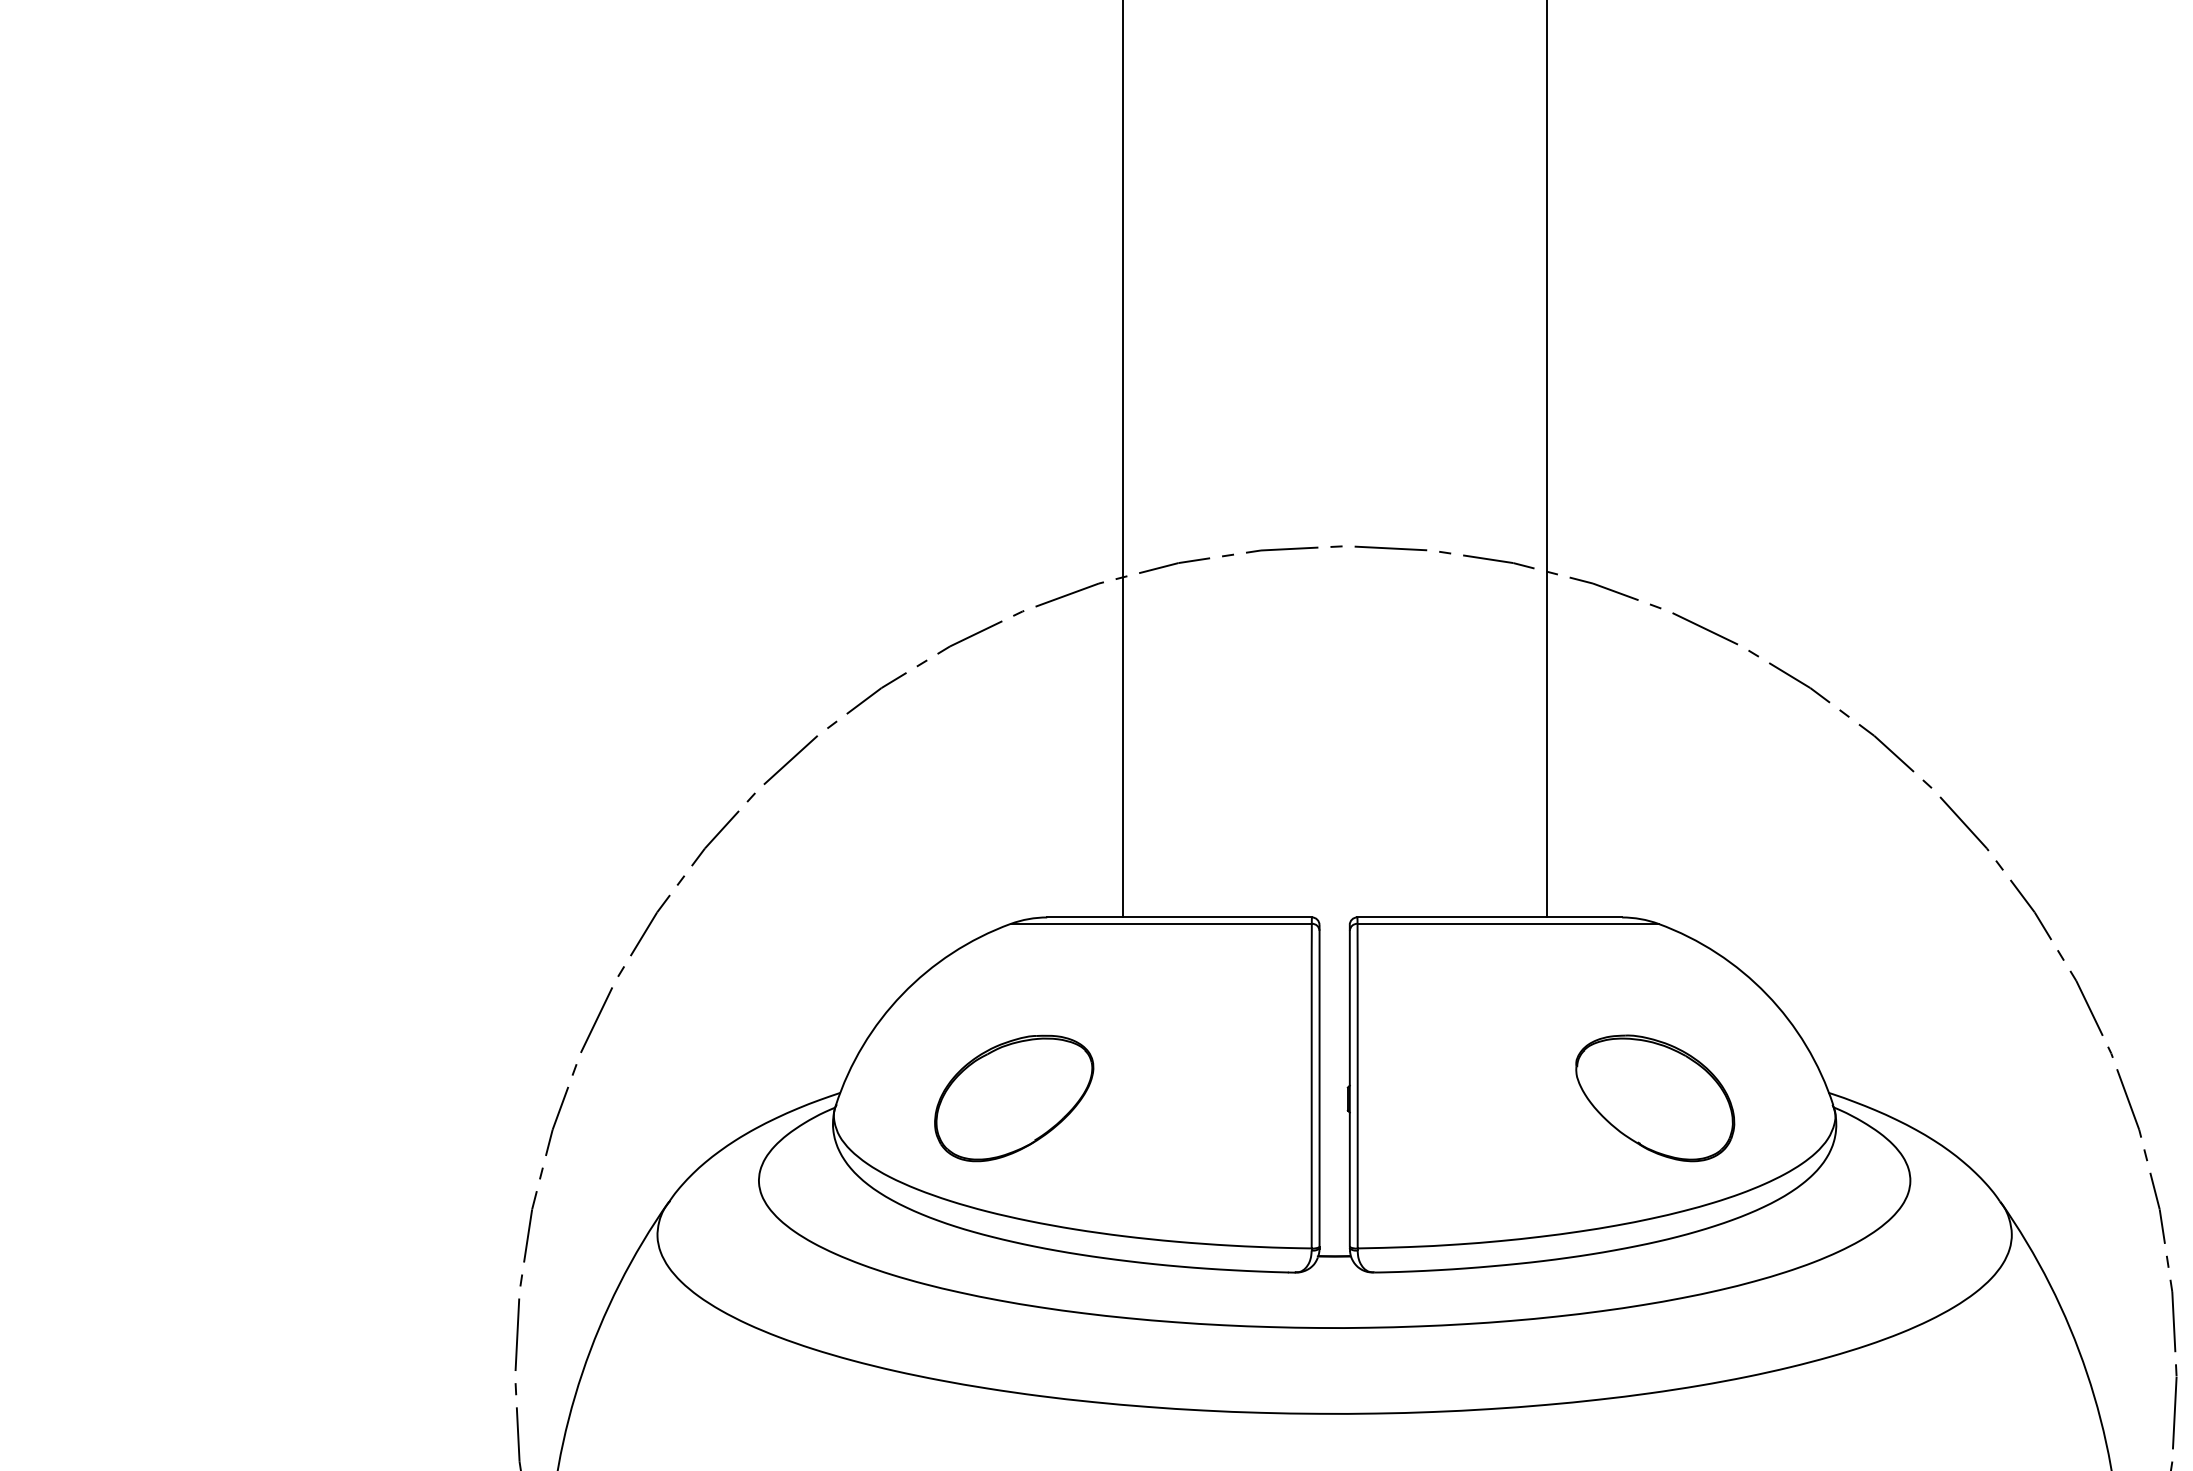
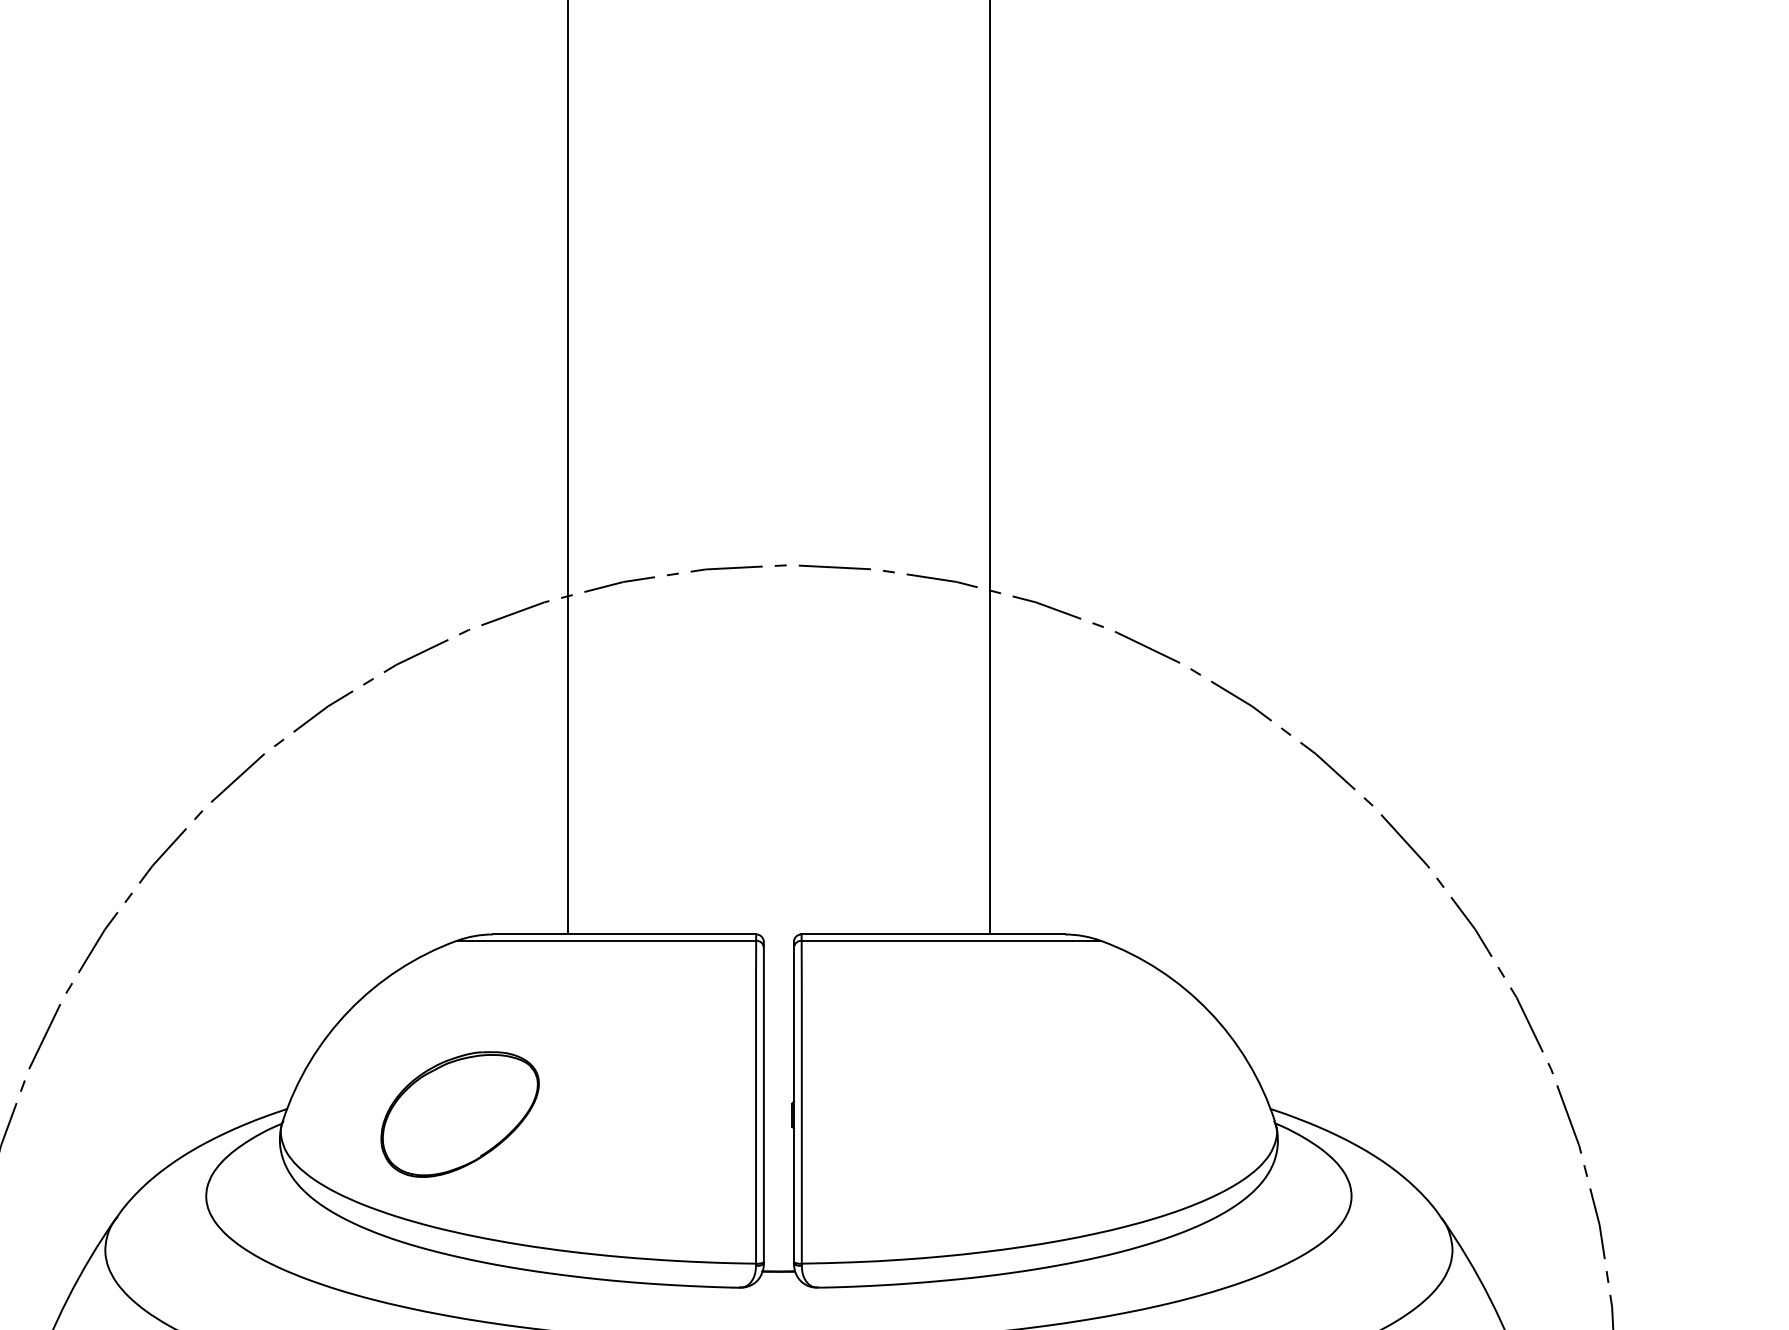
part: (1655, 1098) -> (1098, 1114), removed

